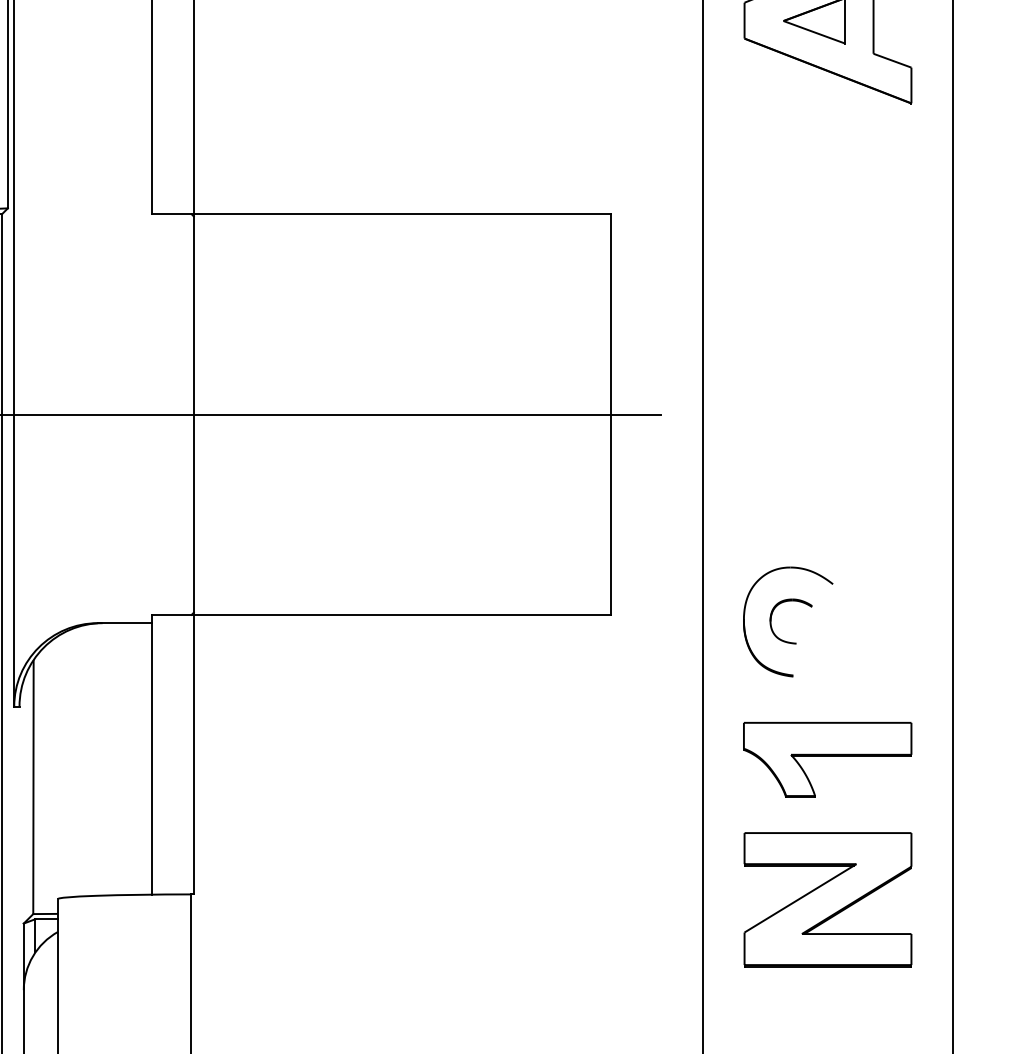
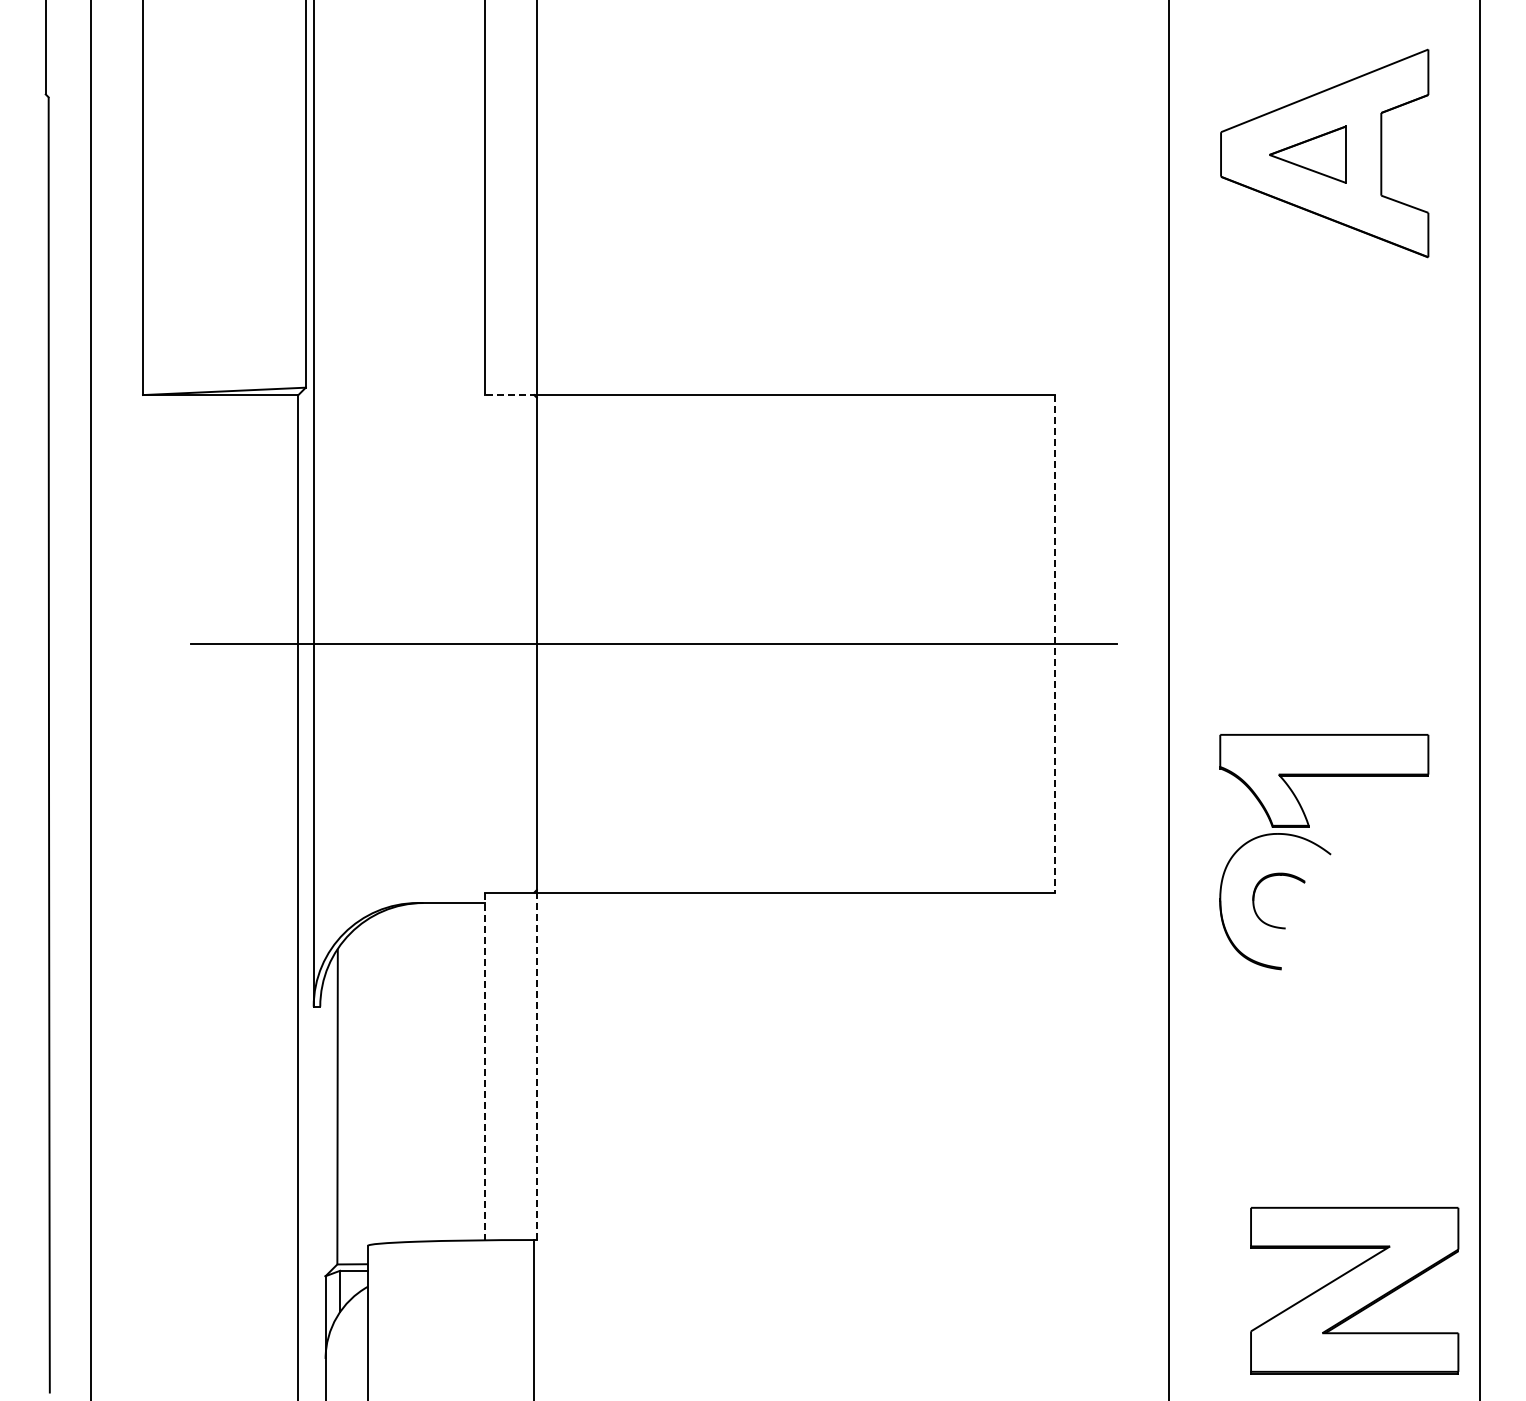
line: (172, 214) -> (510, 395), solid -> dashed
line: (611, 414) -> (1055, 643), solid -> dashed
line: (152, 754) -> (485, 1066), solid -> dashed
line: (193, 754) -> (536, 1066), solid -> dashed
part: (827, 759) -> (1324, 780), moved
part: (827, 899) -> (1354, 1290), moved

